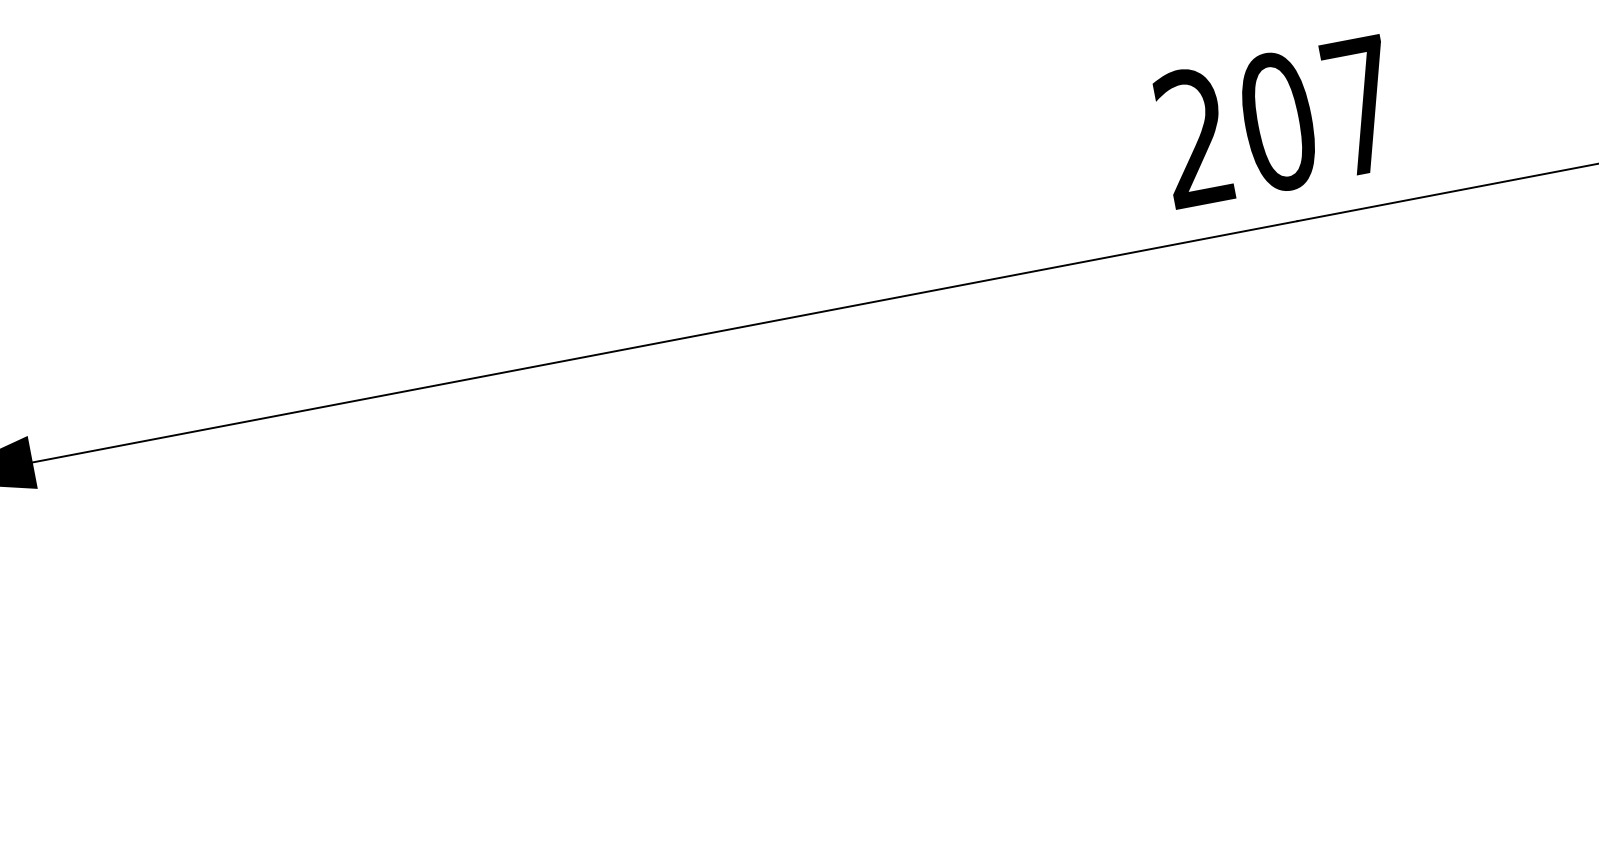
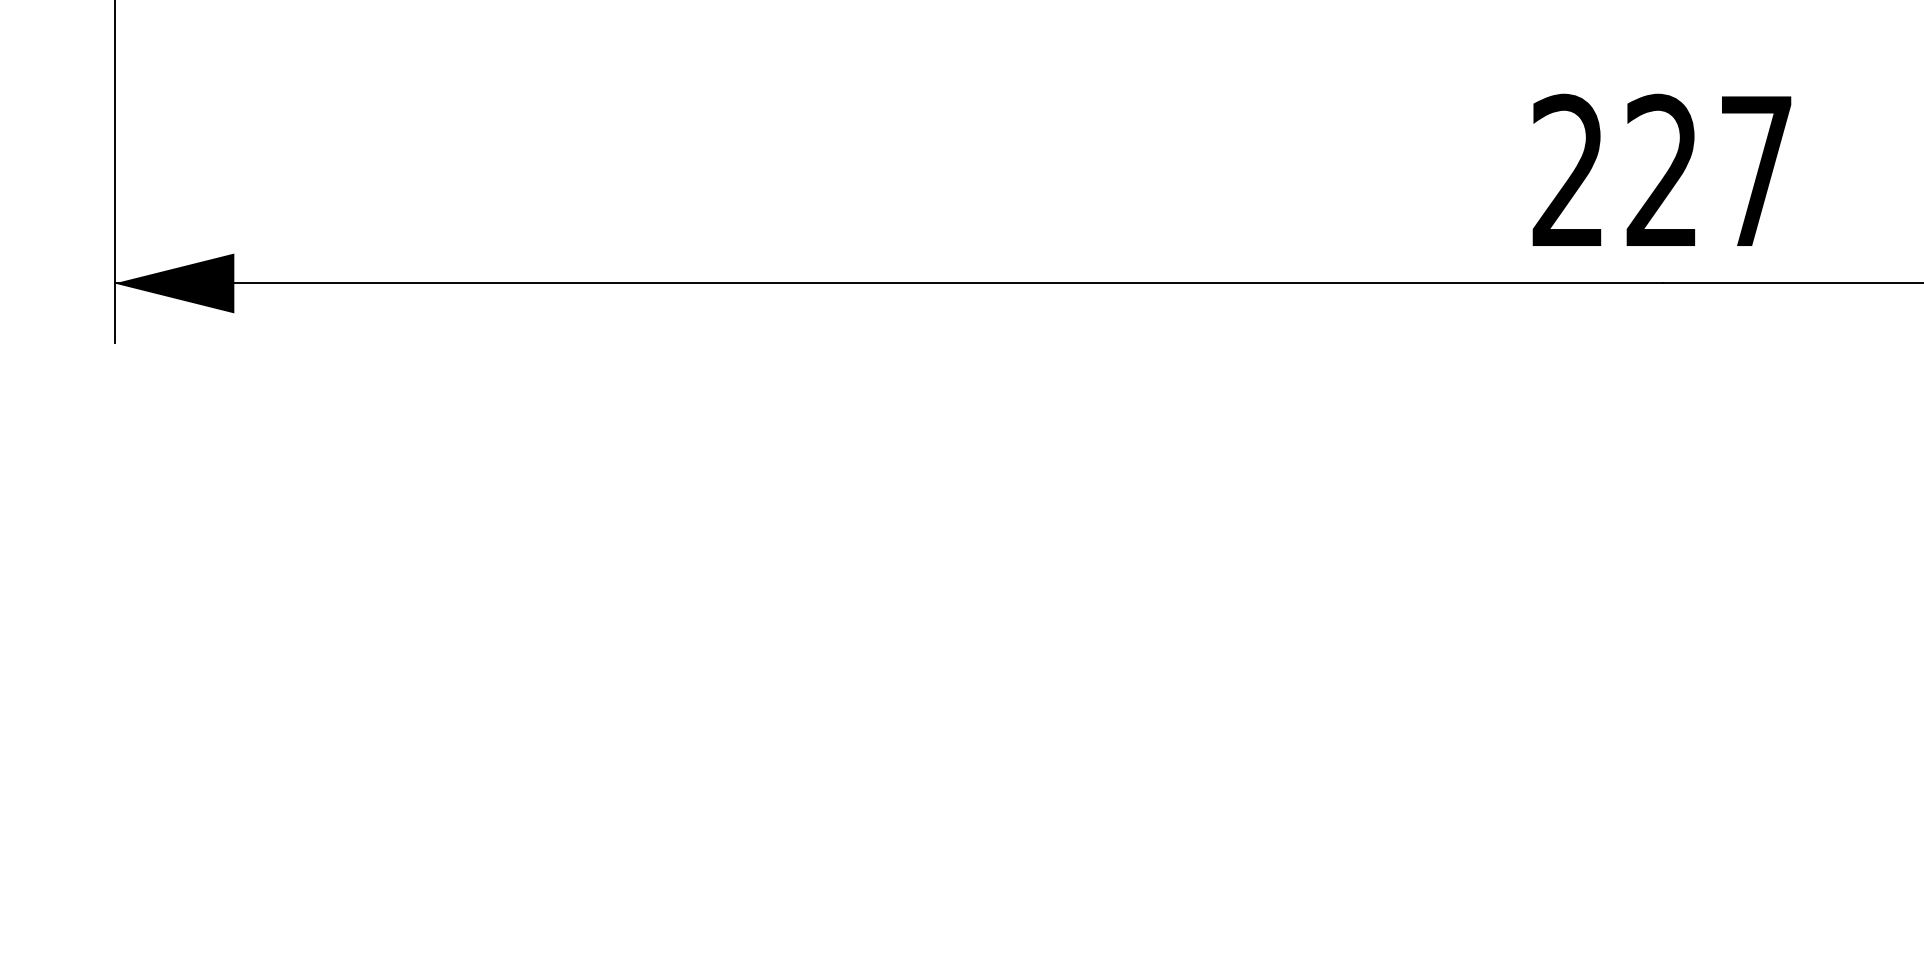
text: (1278, 121) -> (1662, 170), 207 -> 227

